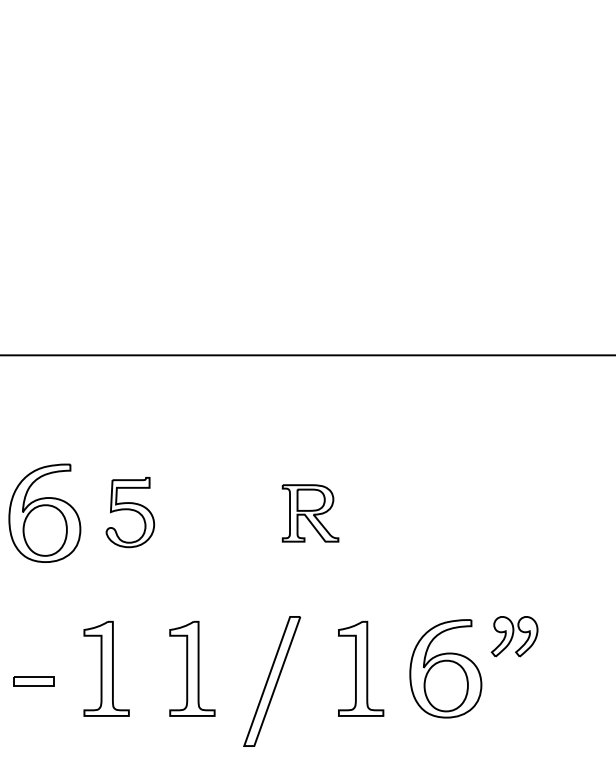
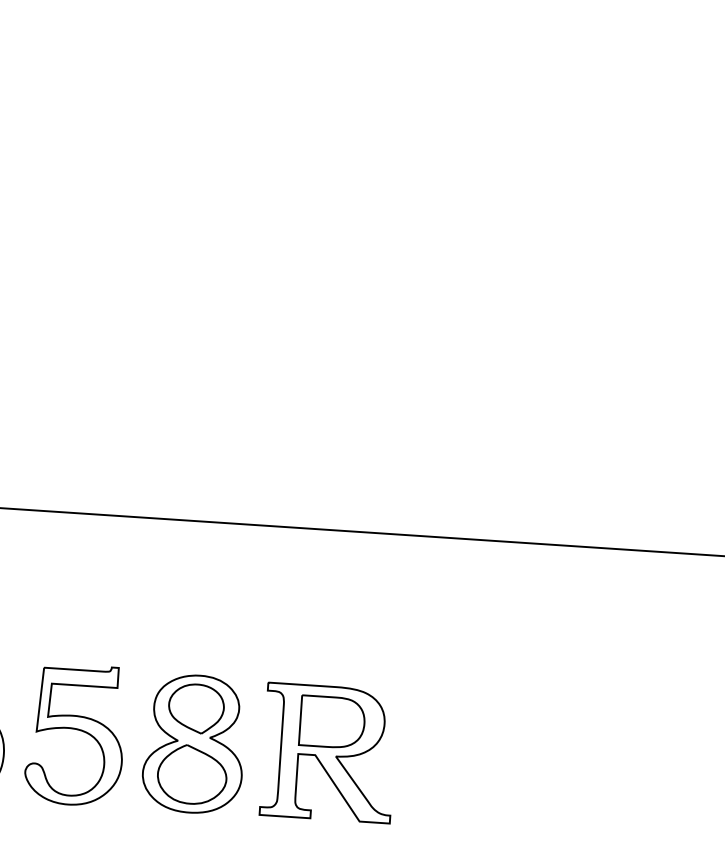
part: (130, 512) -> (75, 735), size x1.43
part: (214, 512) -> (193, 742), added
part: (310, 513) -> (328, 753), size x1.67

